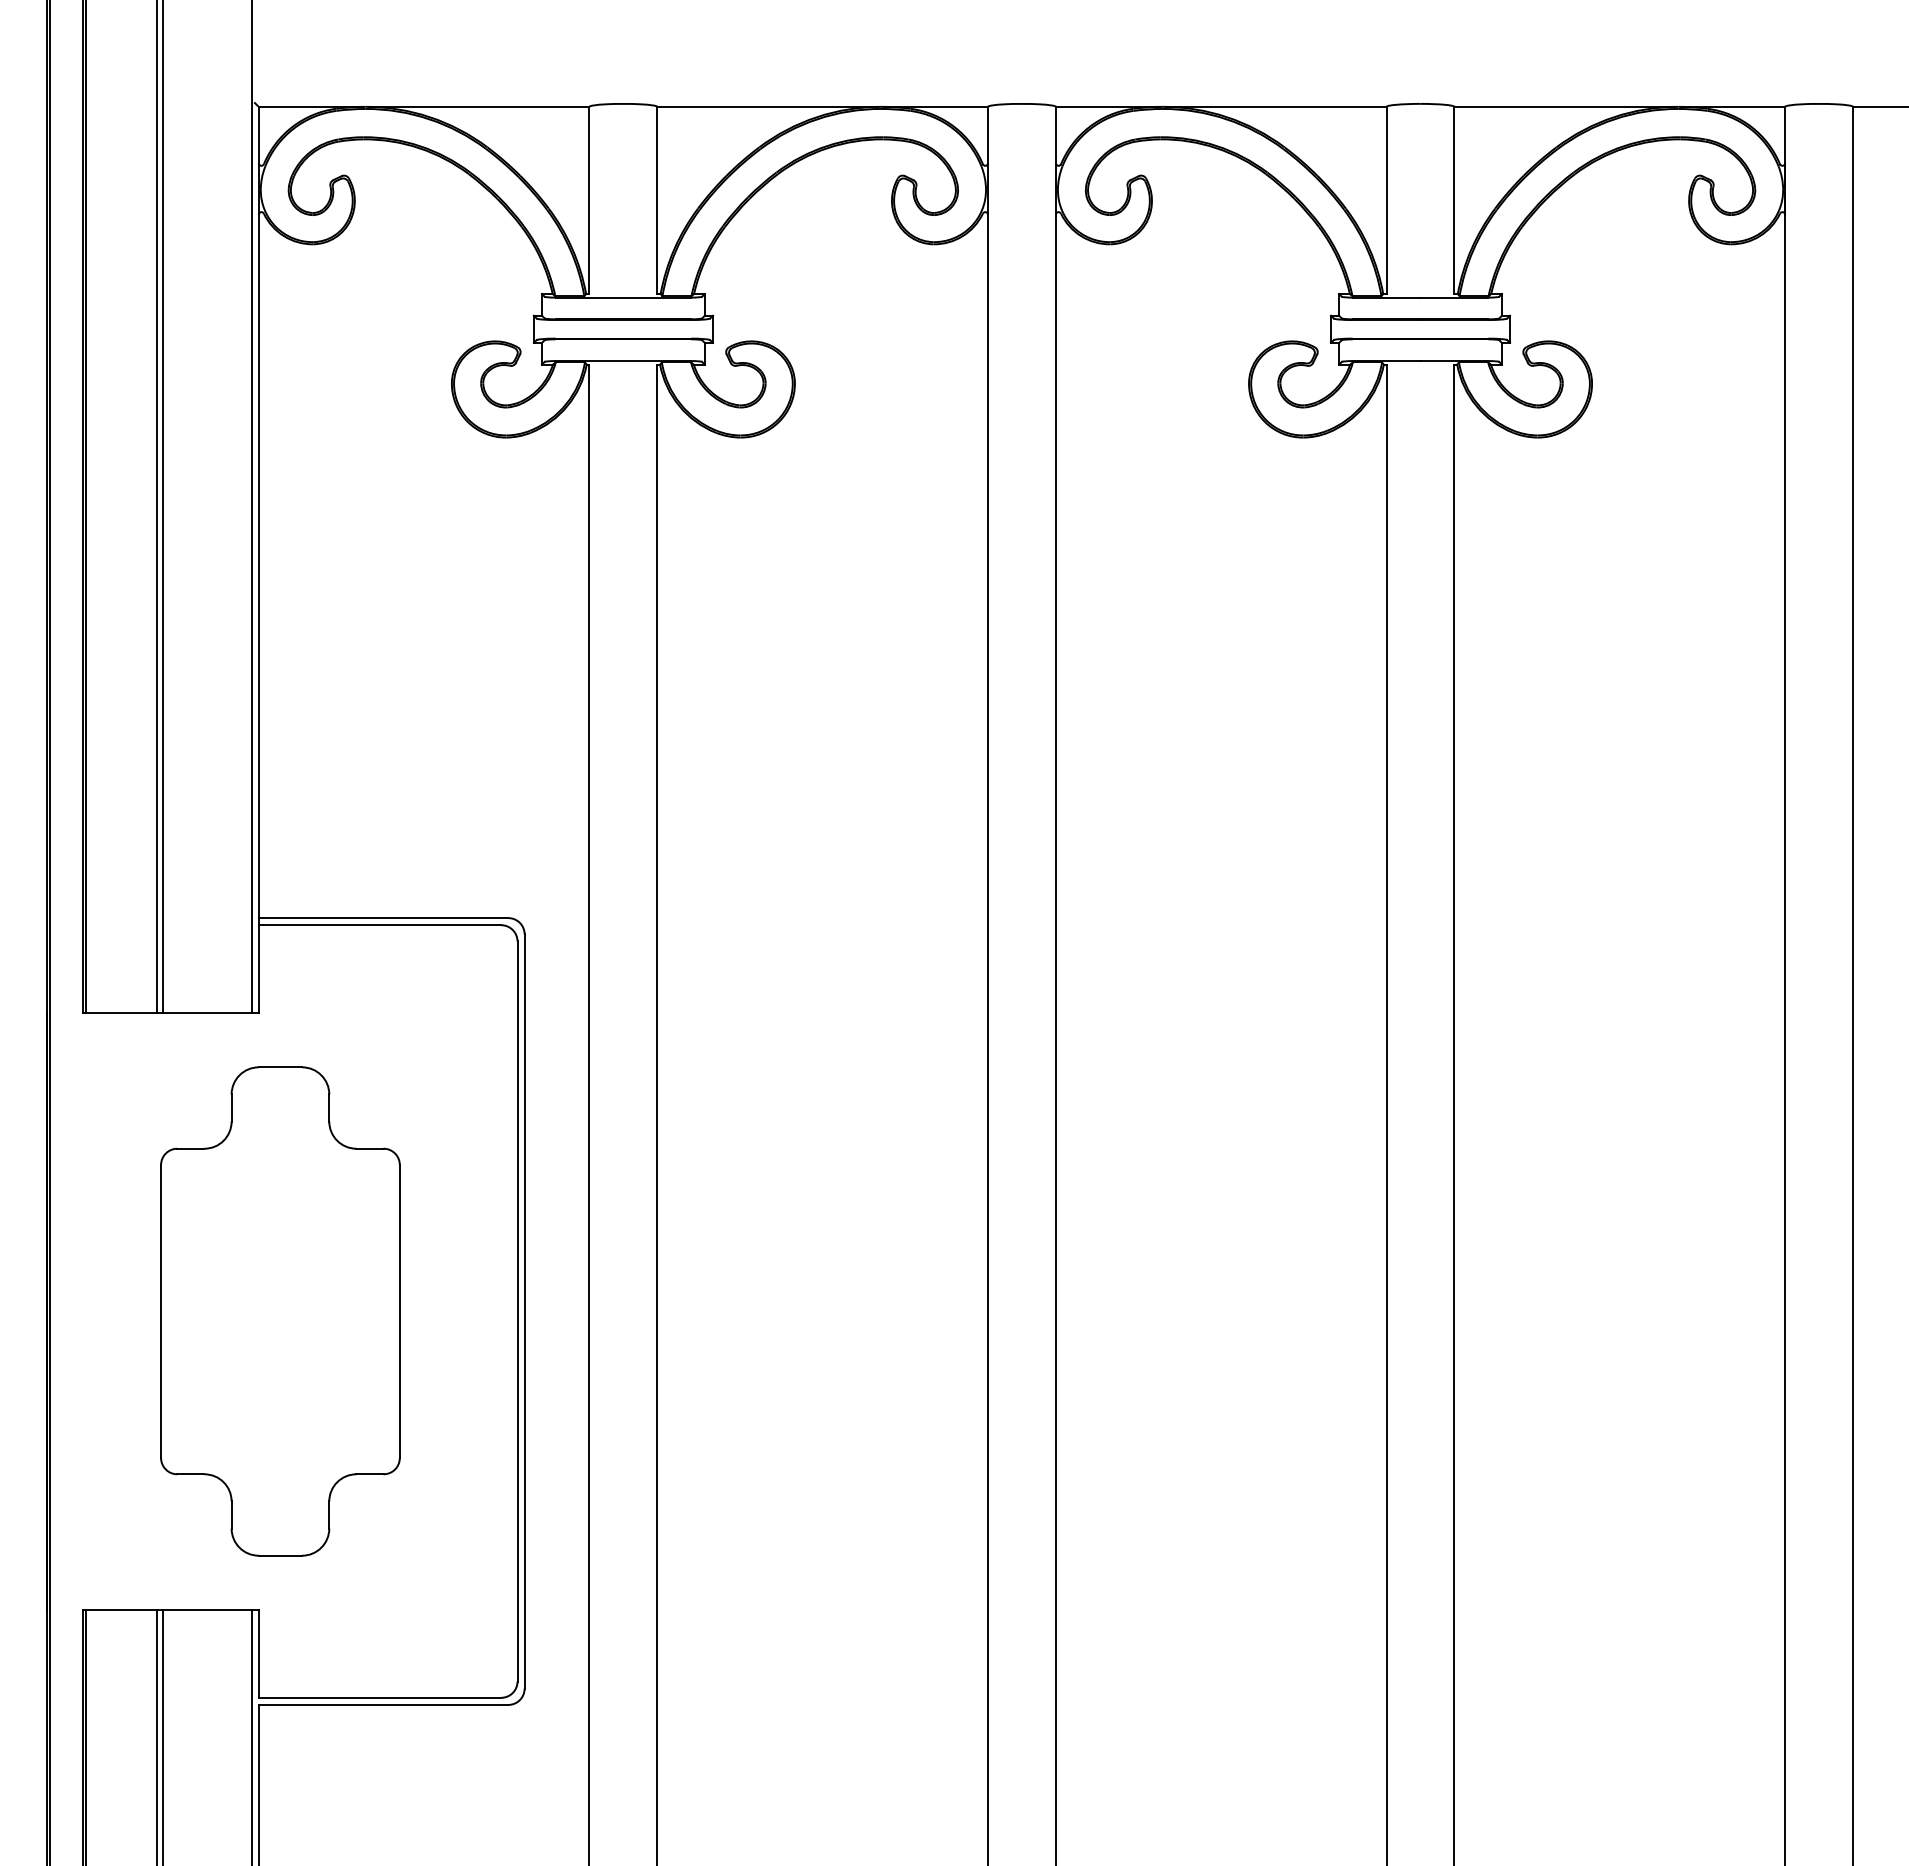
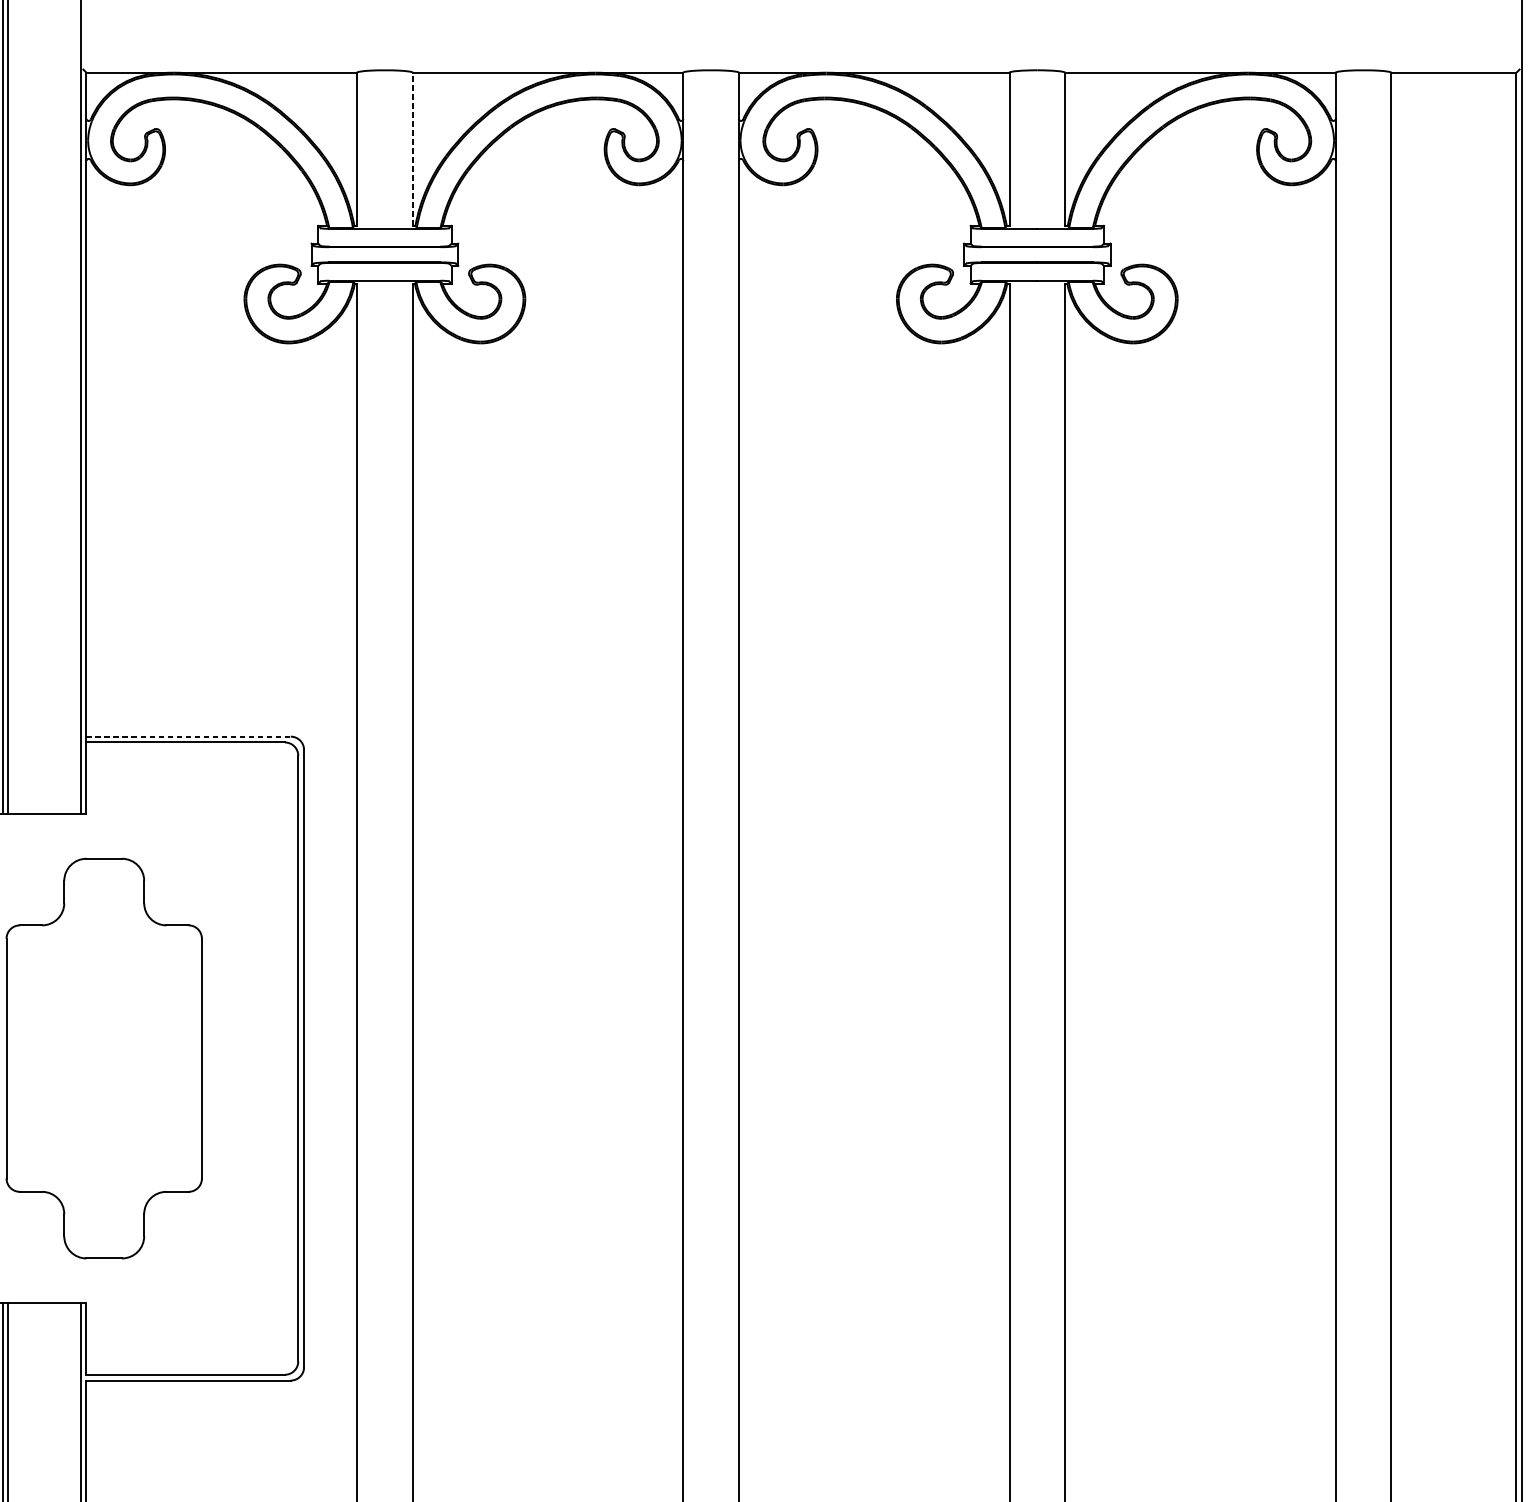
line: (657, 200) -> (412, 149), solid -> dashed
line: (383, 918) -> (188, 736), solid -> dashed

